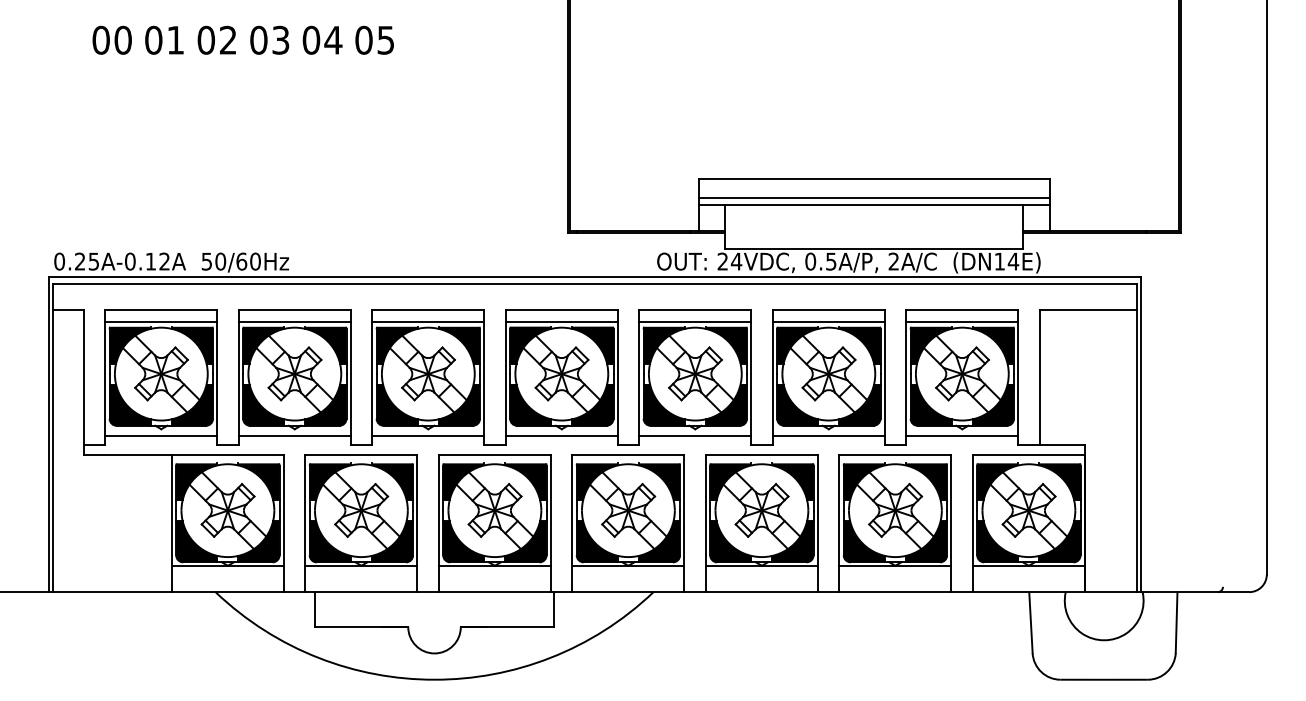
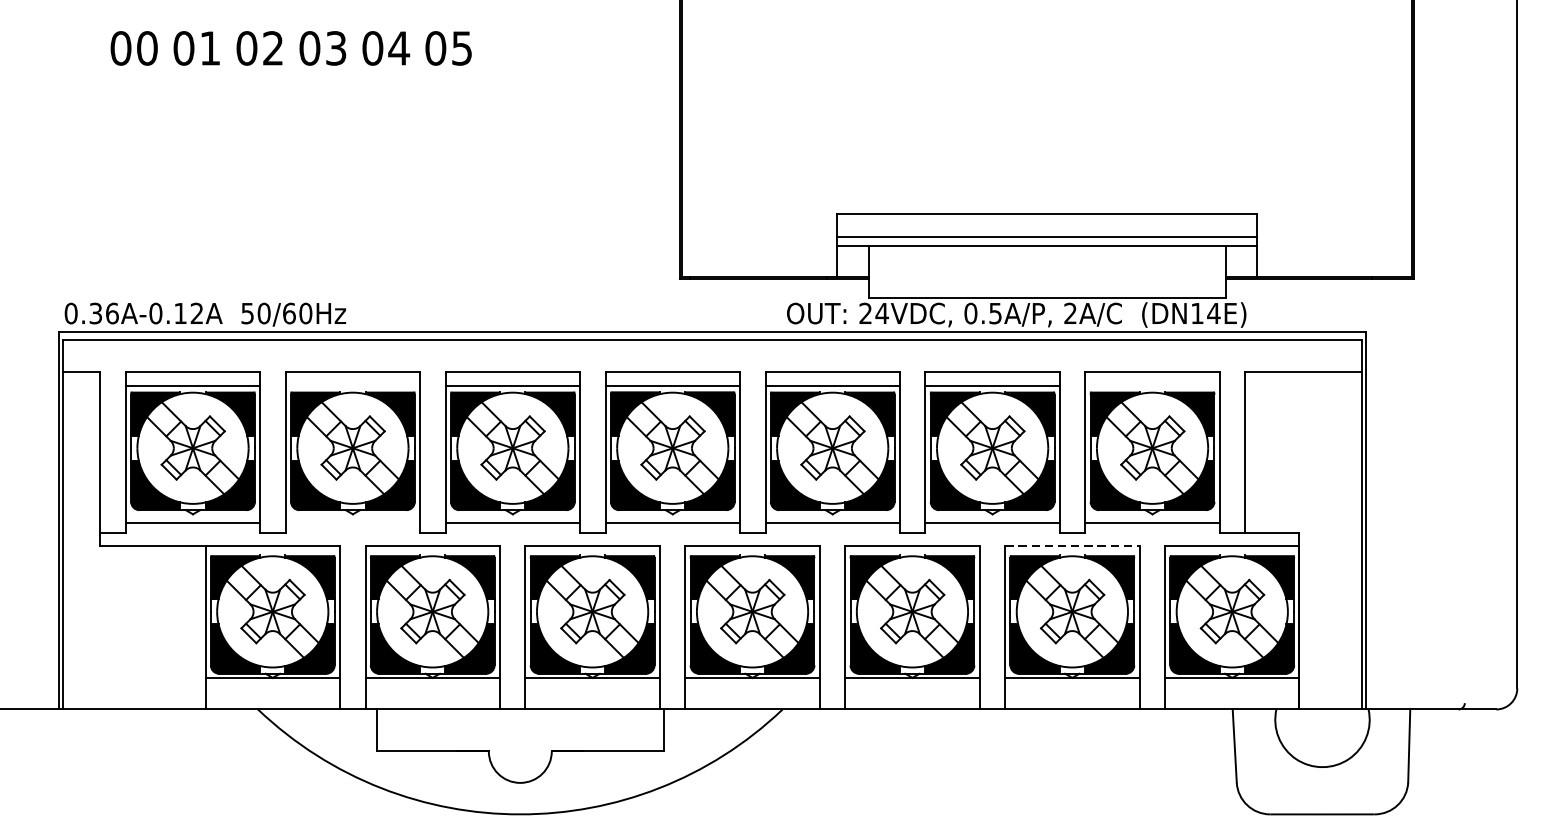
text: (87, 261) -> (104, 313), 0.25A-0.12A -> 0.36A-0.12A
line: (294, 322) -> (352, 386), removed
line: (962, 322) -> (1152, 386), removed
line: (294, 436) -> (352, 523), removed
line: (895, 455) -> (1072, 545), solid -> dashed

